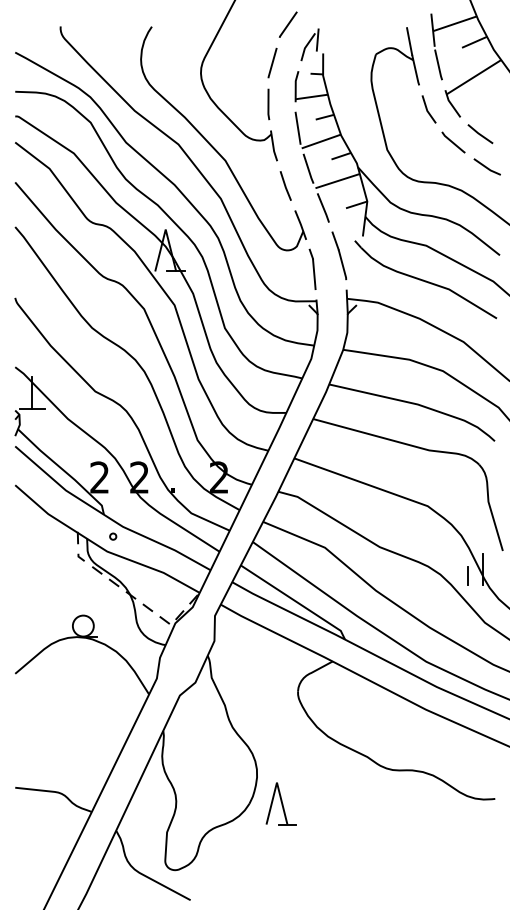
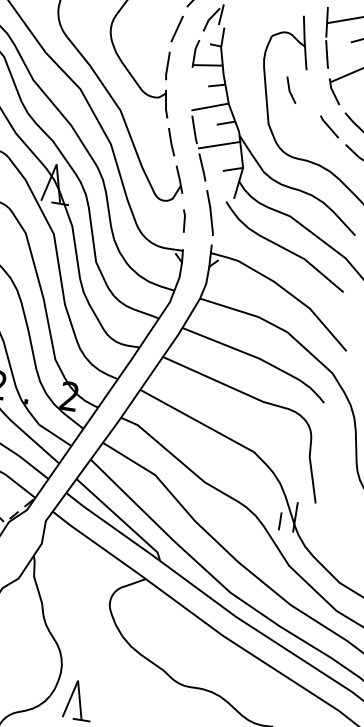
line: (427, 109) -> (289, 89), moved
line: (297, 127) -> (190, 90), removed
part: (312, 268) -> (183, 220), size x0.6

